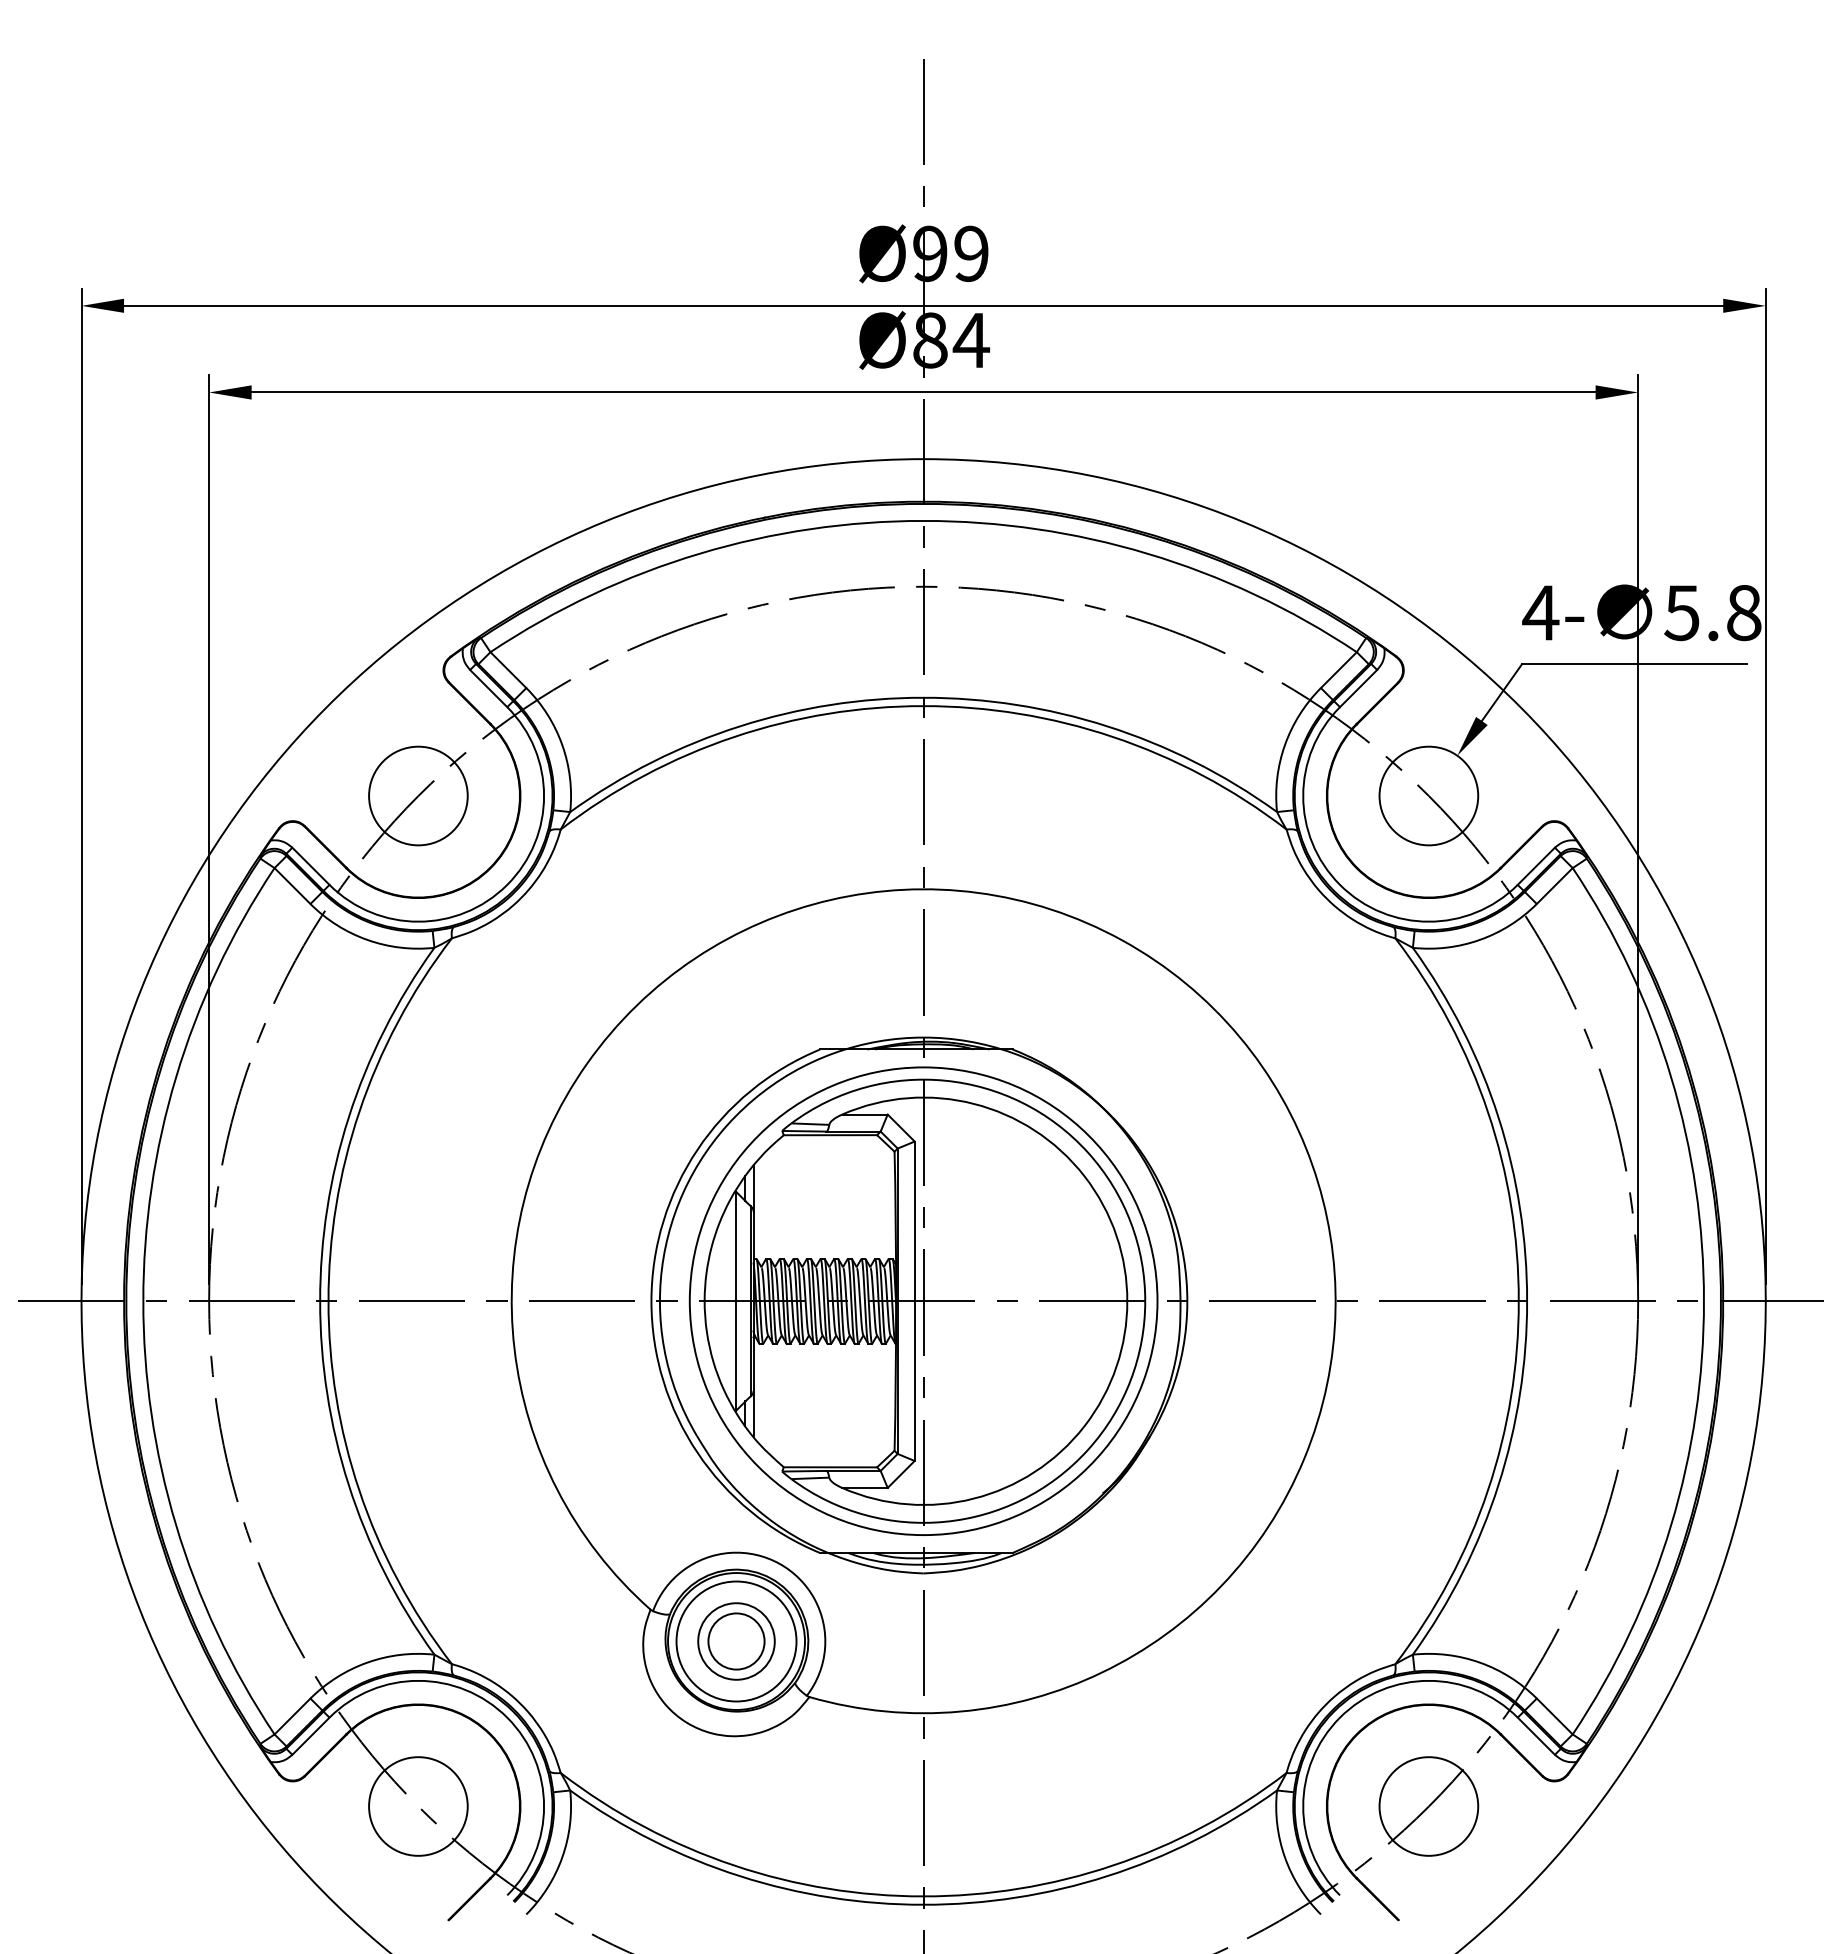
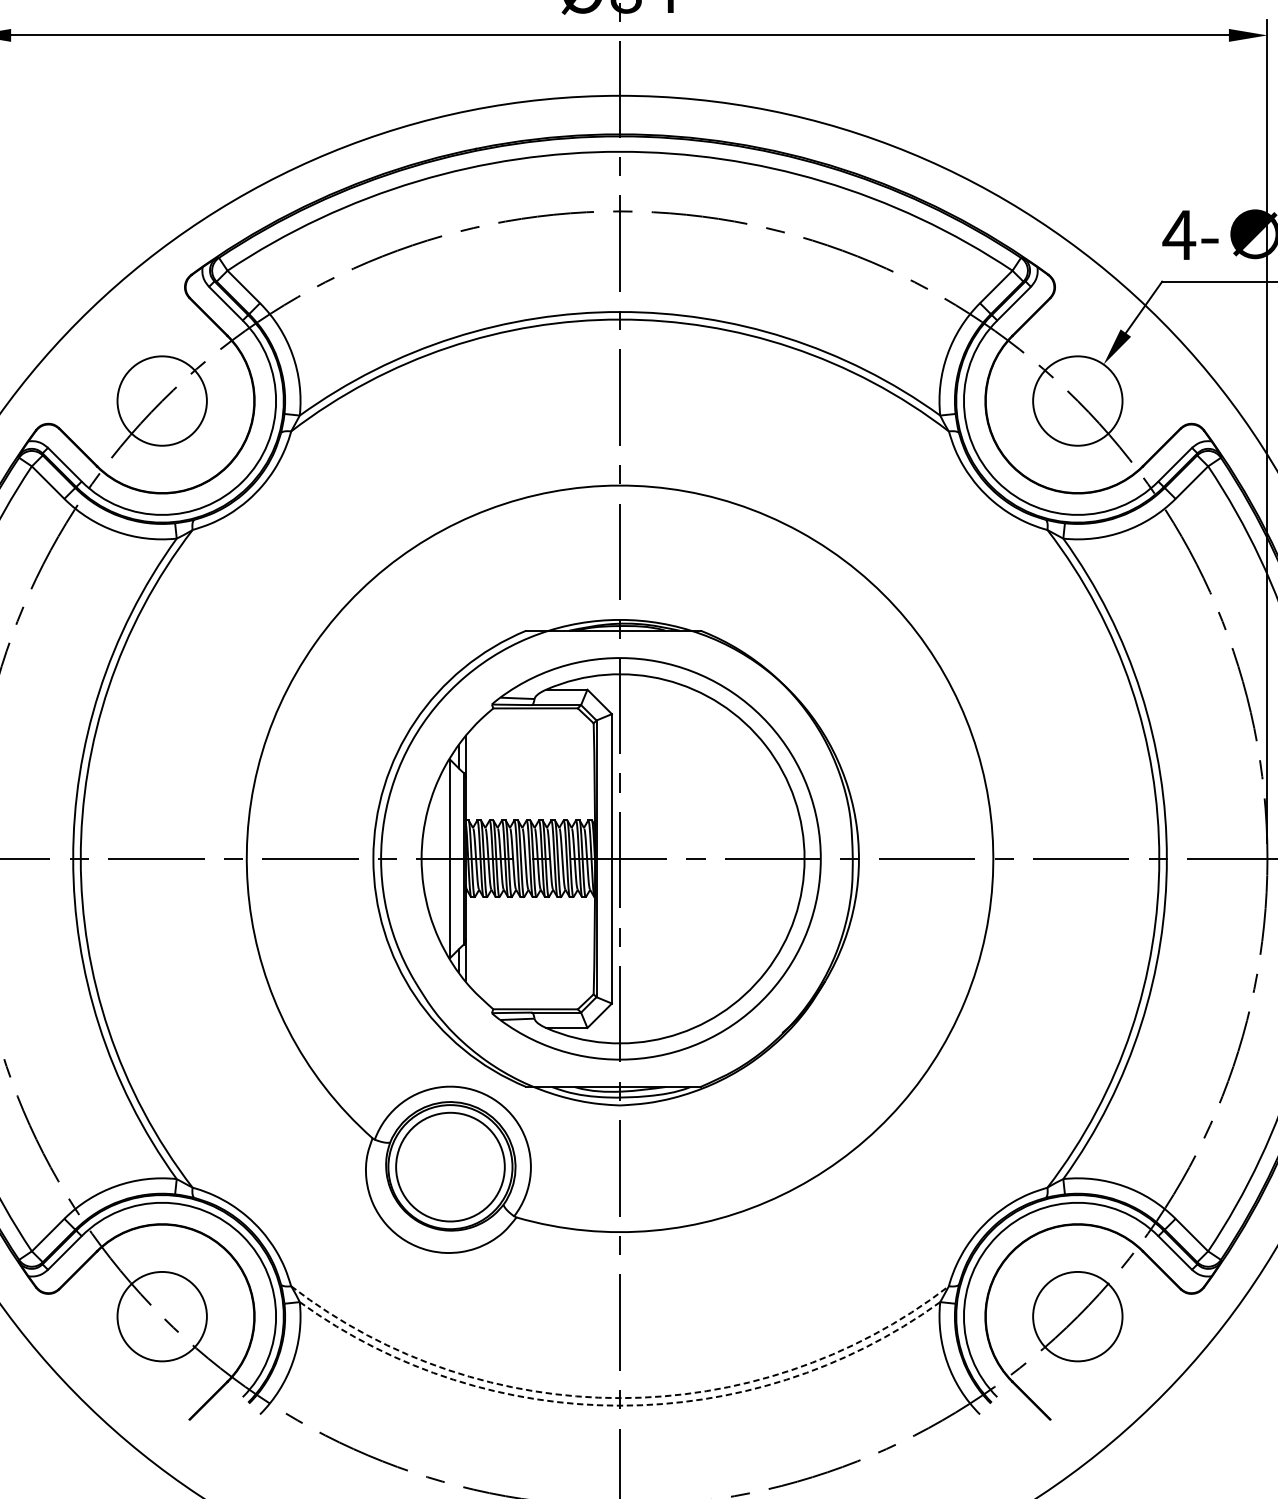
circle: (923, 1300) -> (619, 858), removed
part: (736, 1641) -> (450, 1167), removed
arc: (923, 1896) -> (619, 1398), solid -> dashed
arc: (923, 1904) -> (619, 1405), solid -> dashed

